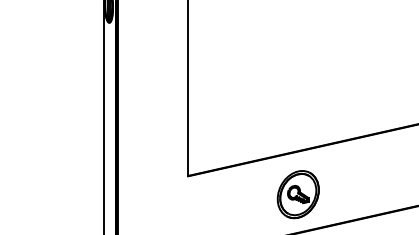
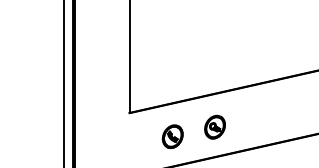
part: (297, 193) -> (214, 126), size x0.62
part: (243, 206) -> (172, 136), added

